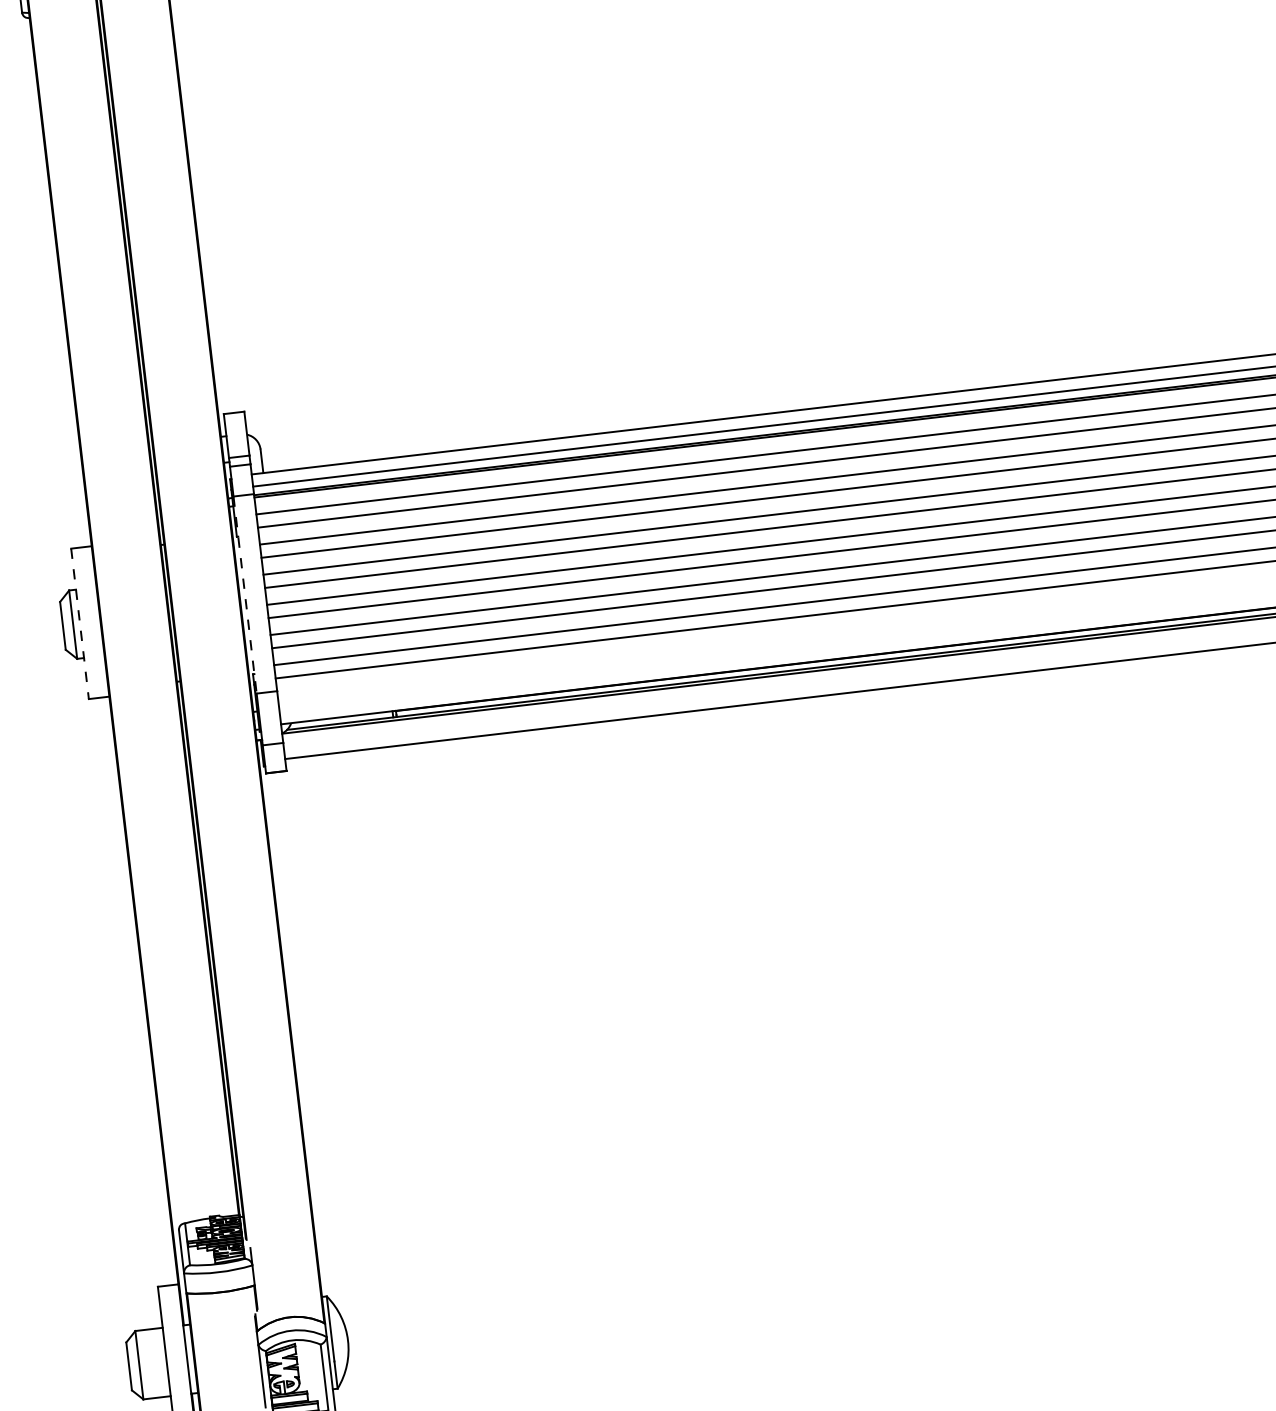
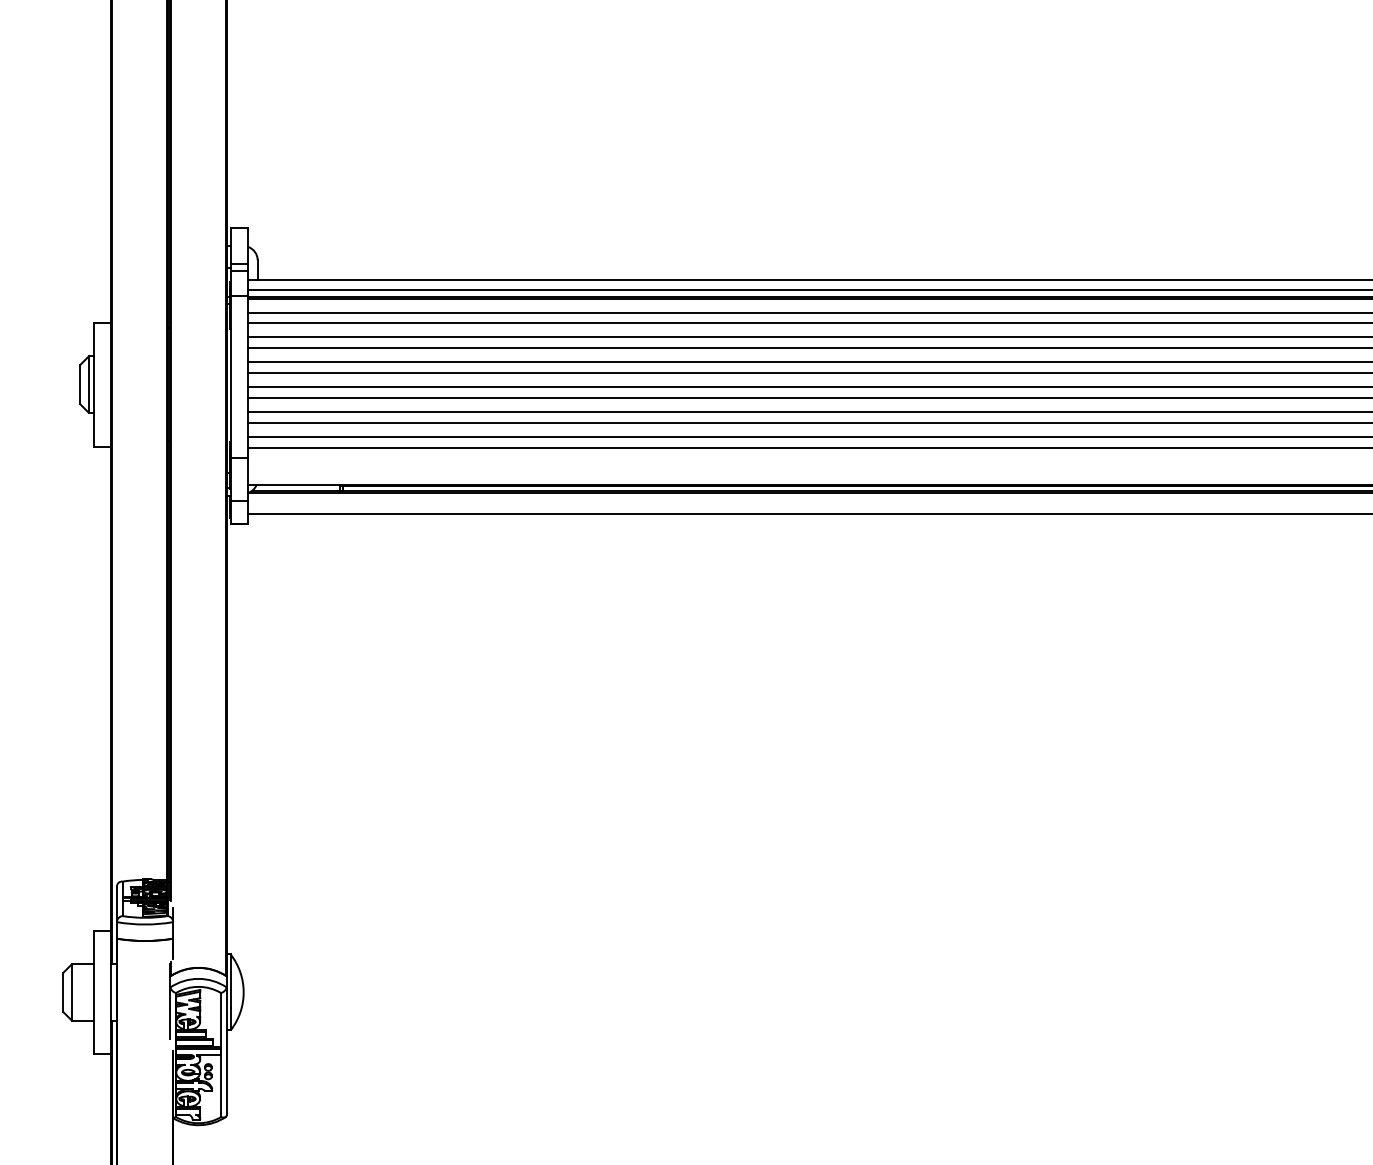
line: (245, 595) -> (231, 377), dashed -> solid
line: (80, 623) -> (94, 384), dashed -> solid

